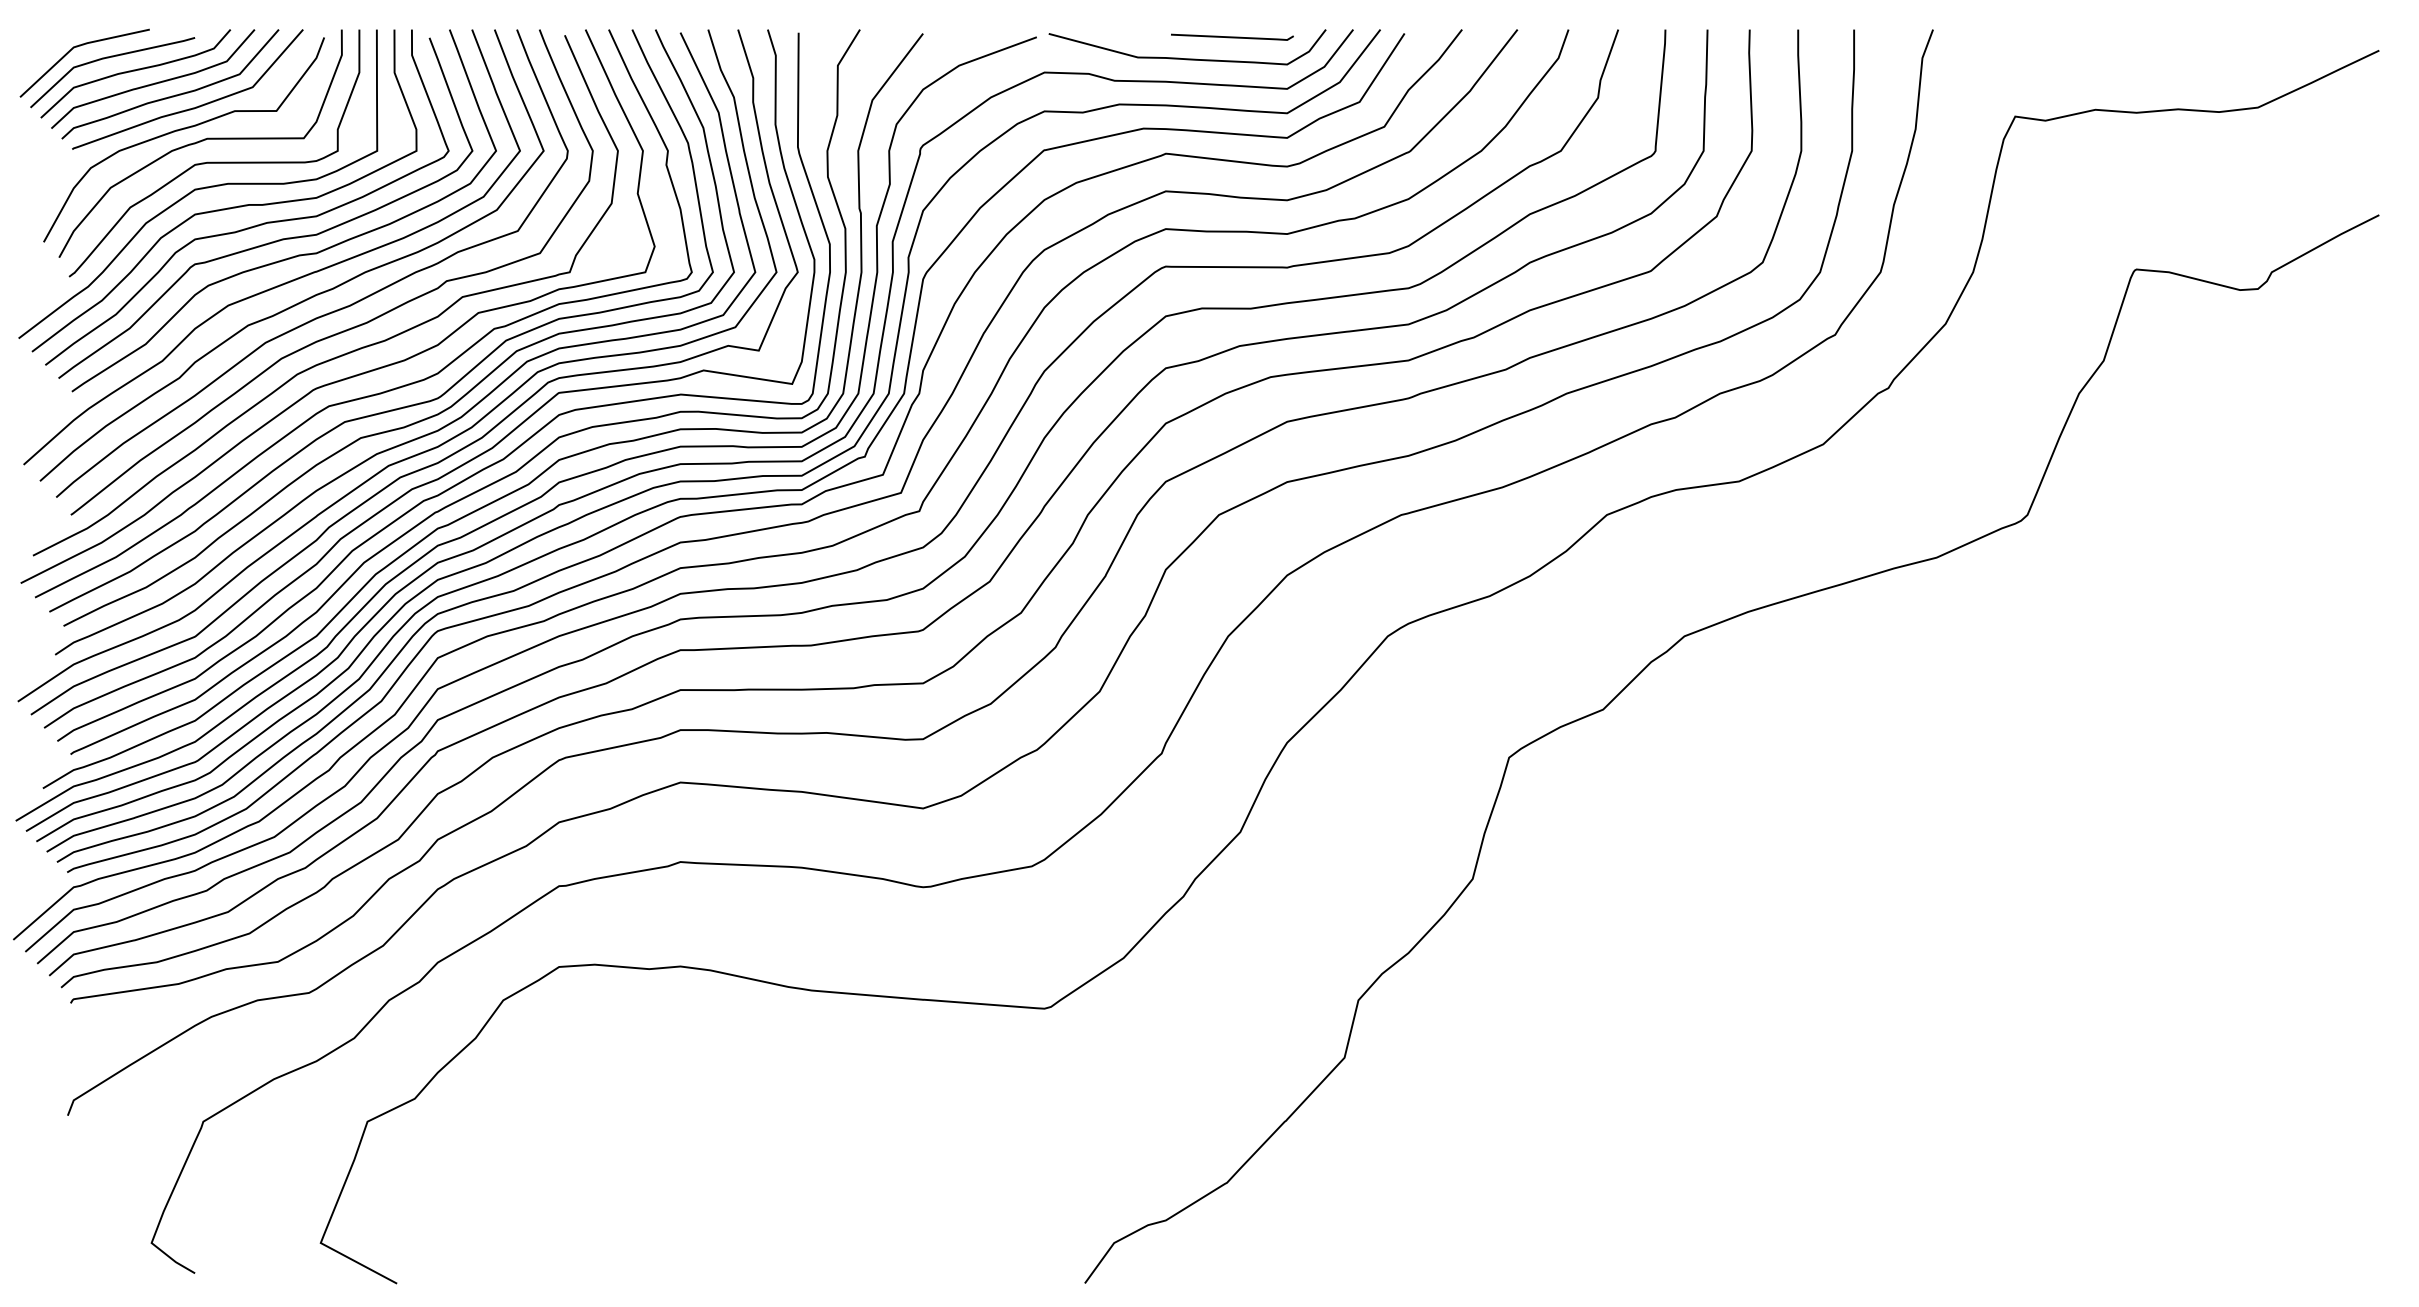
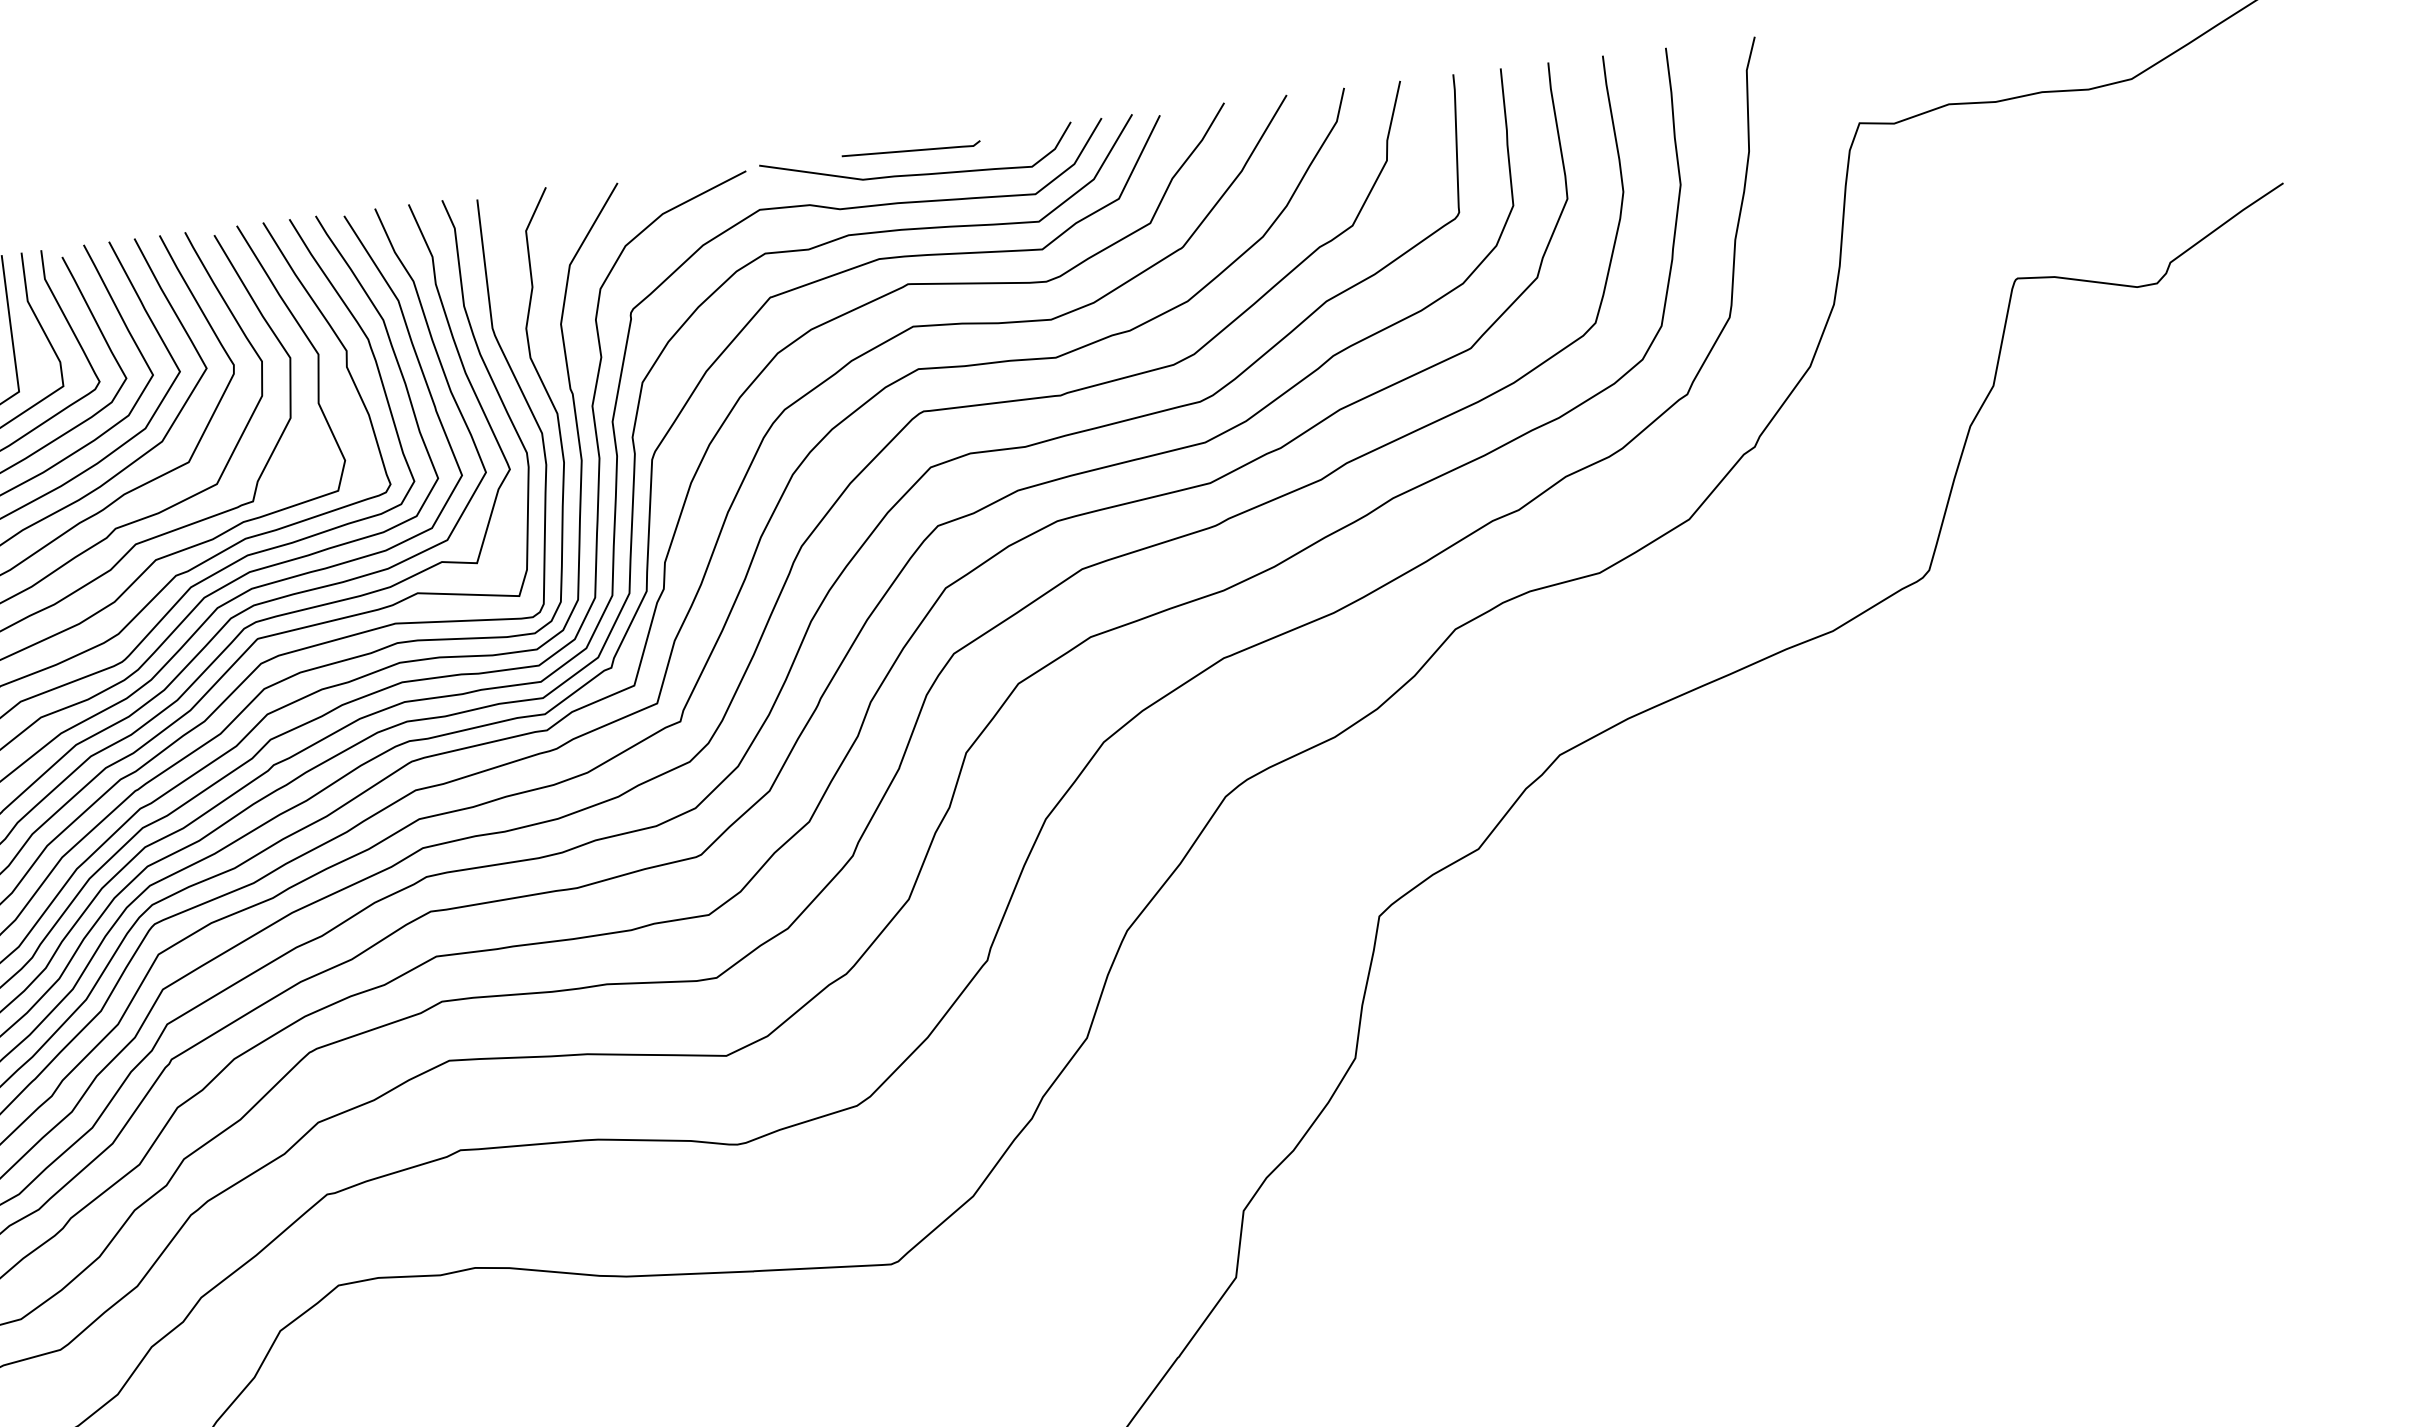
line: (1232, 36) -> (911, 149), moved

